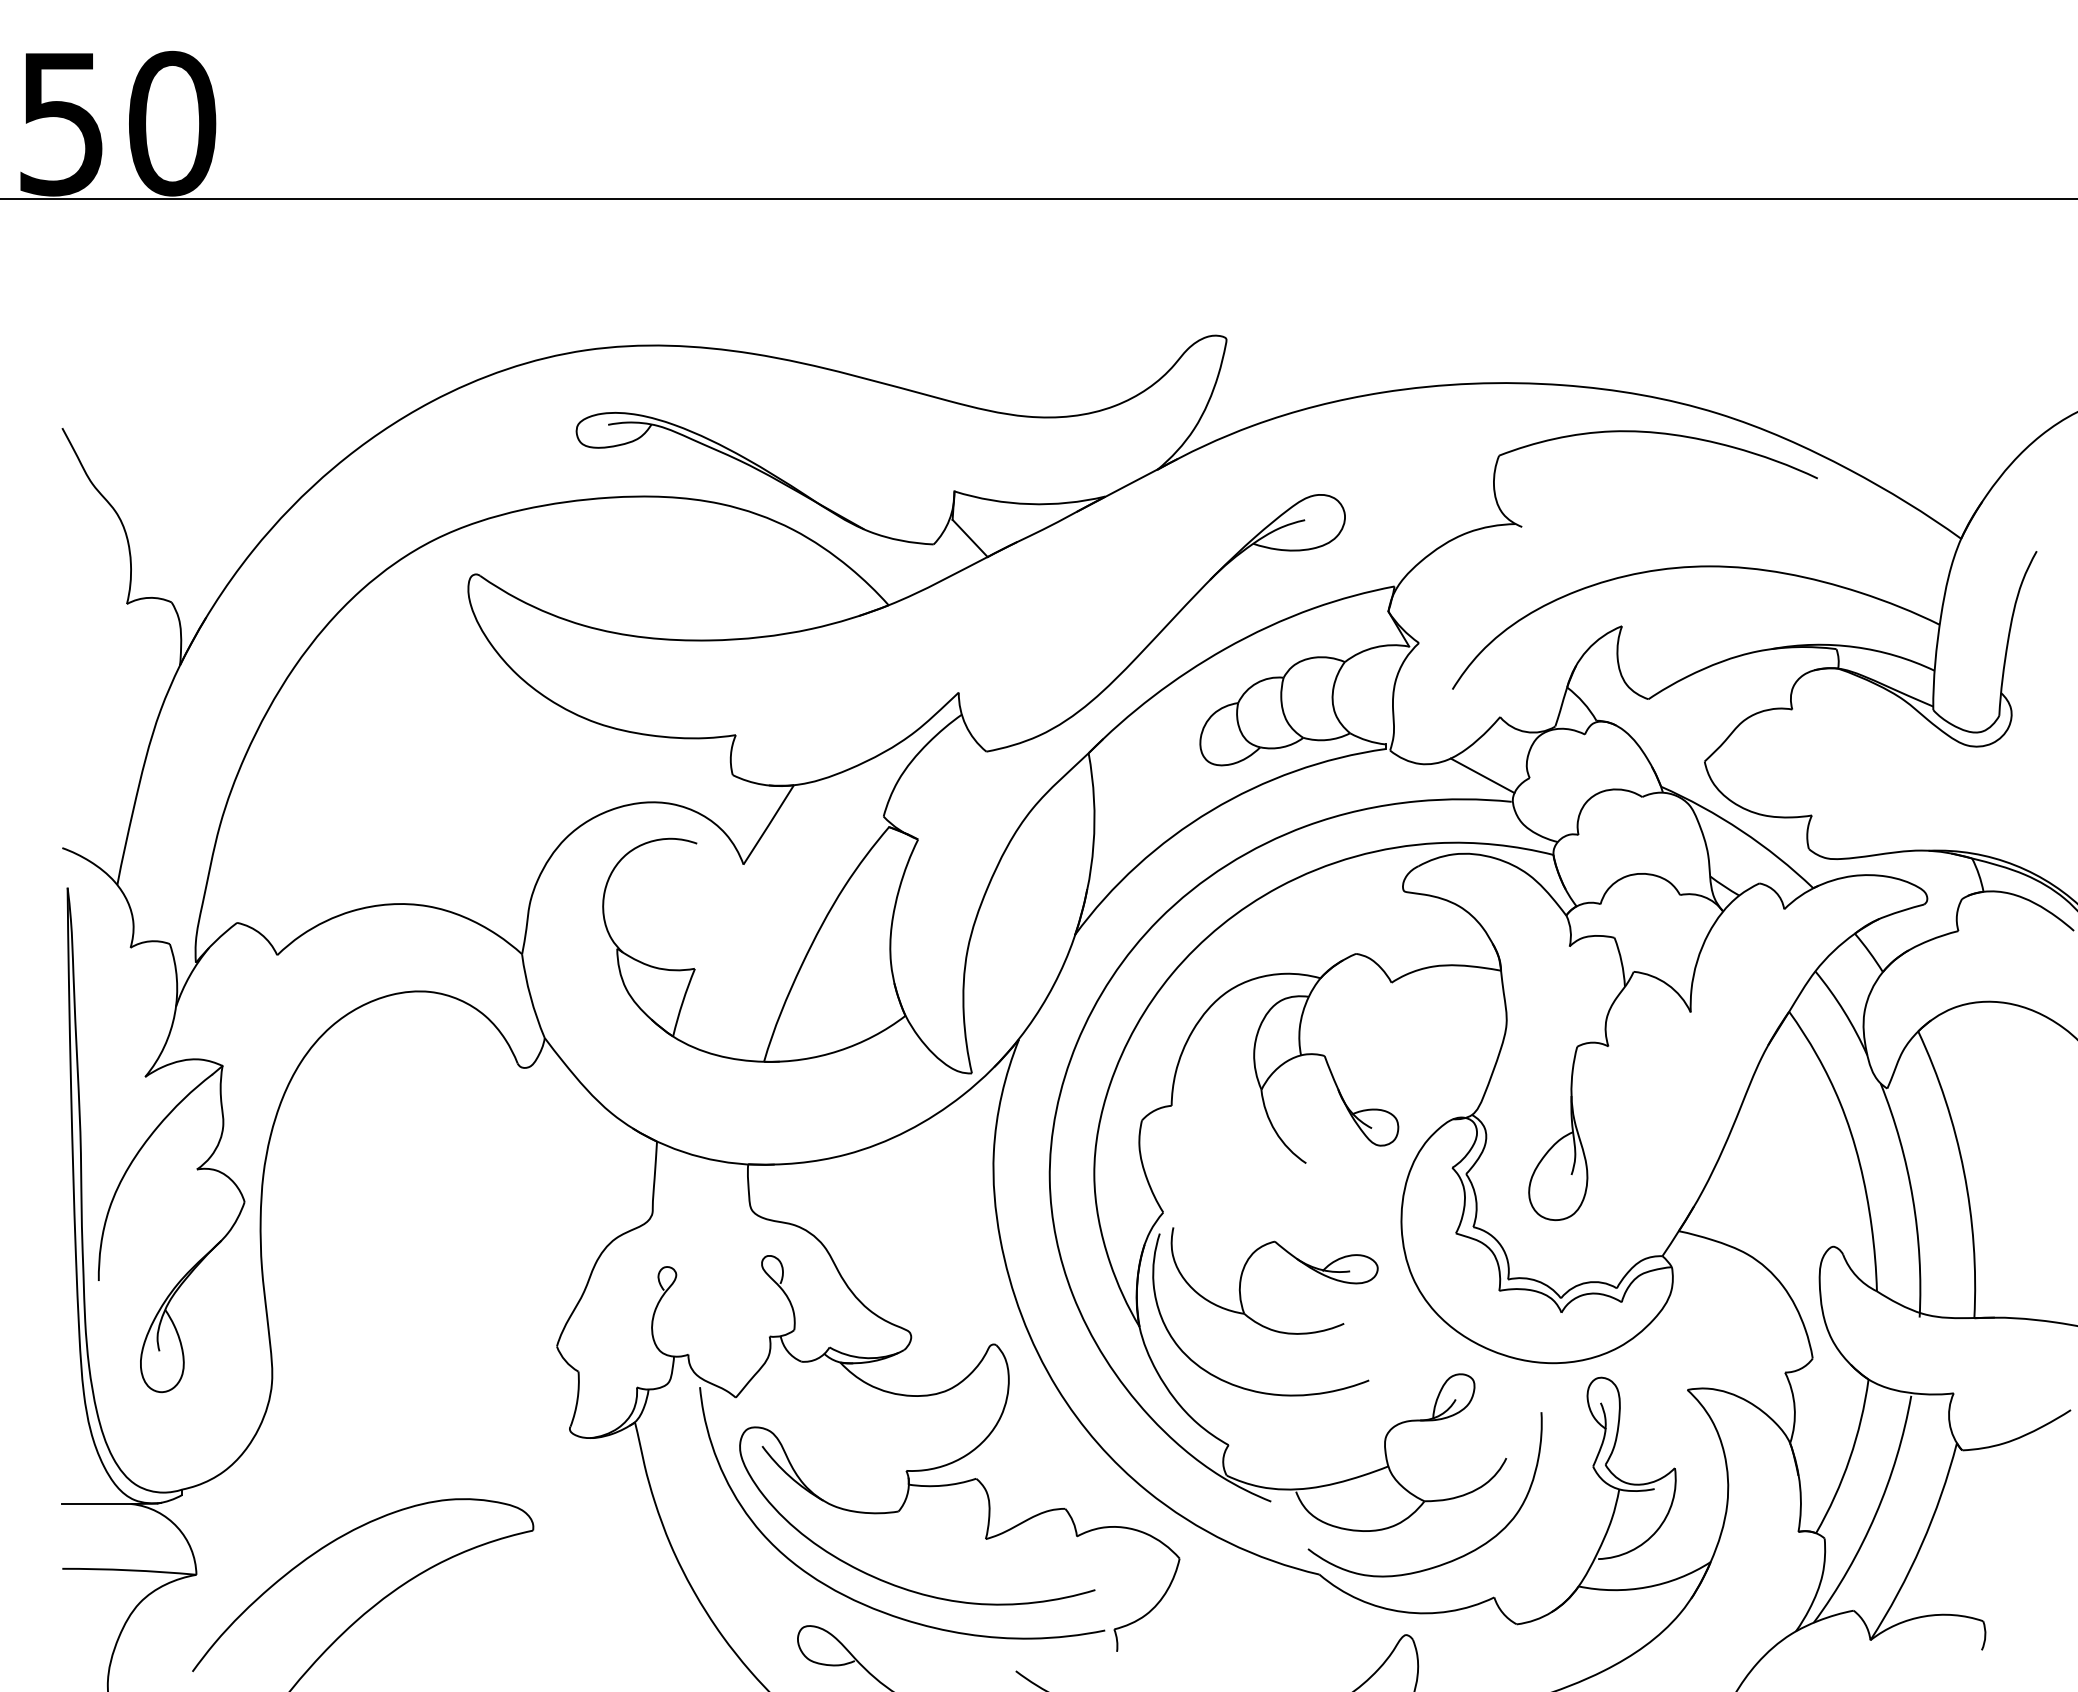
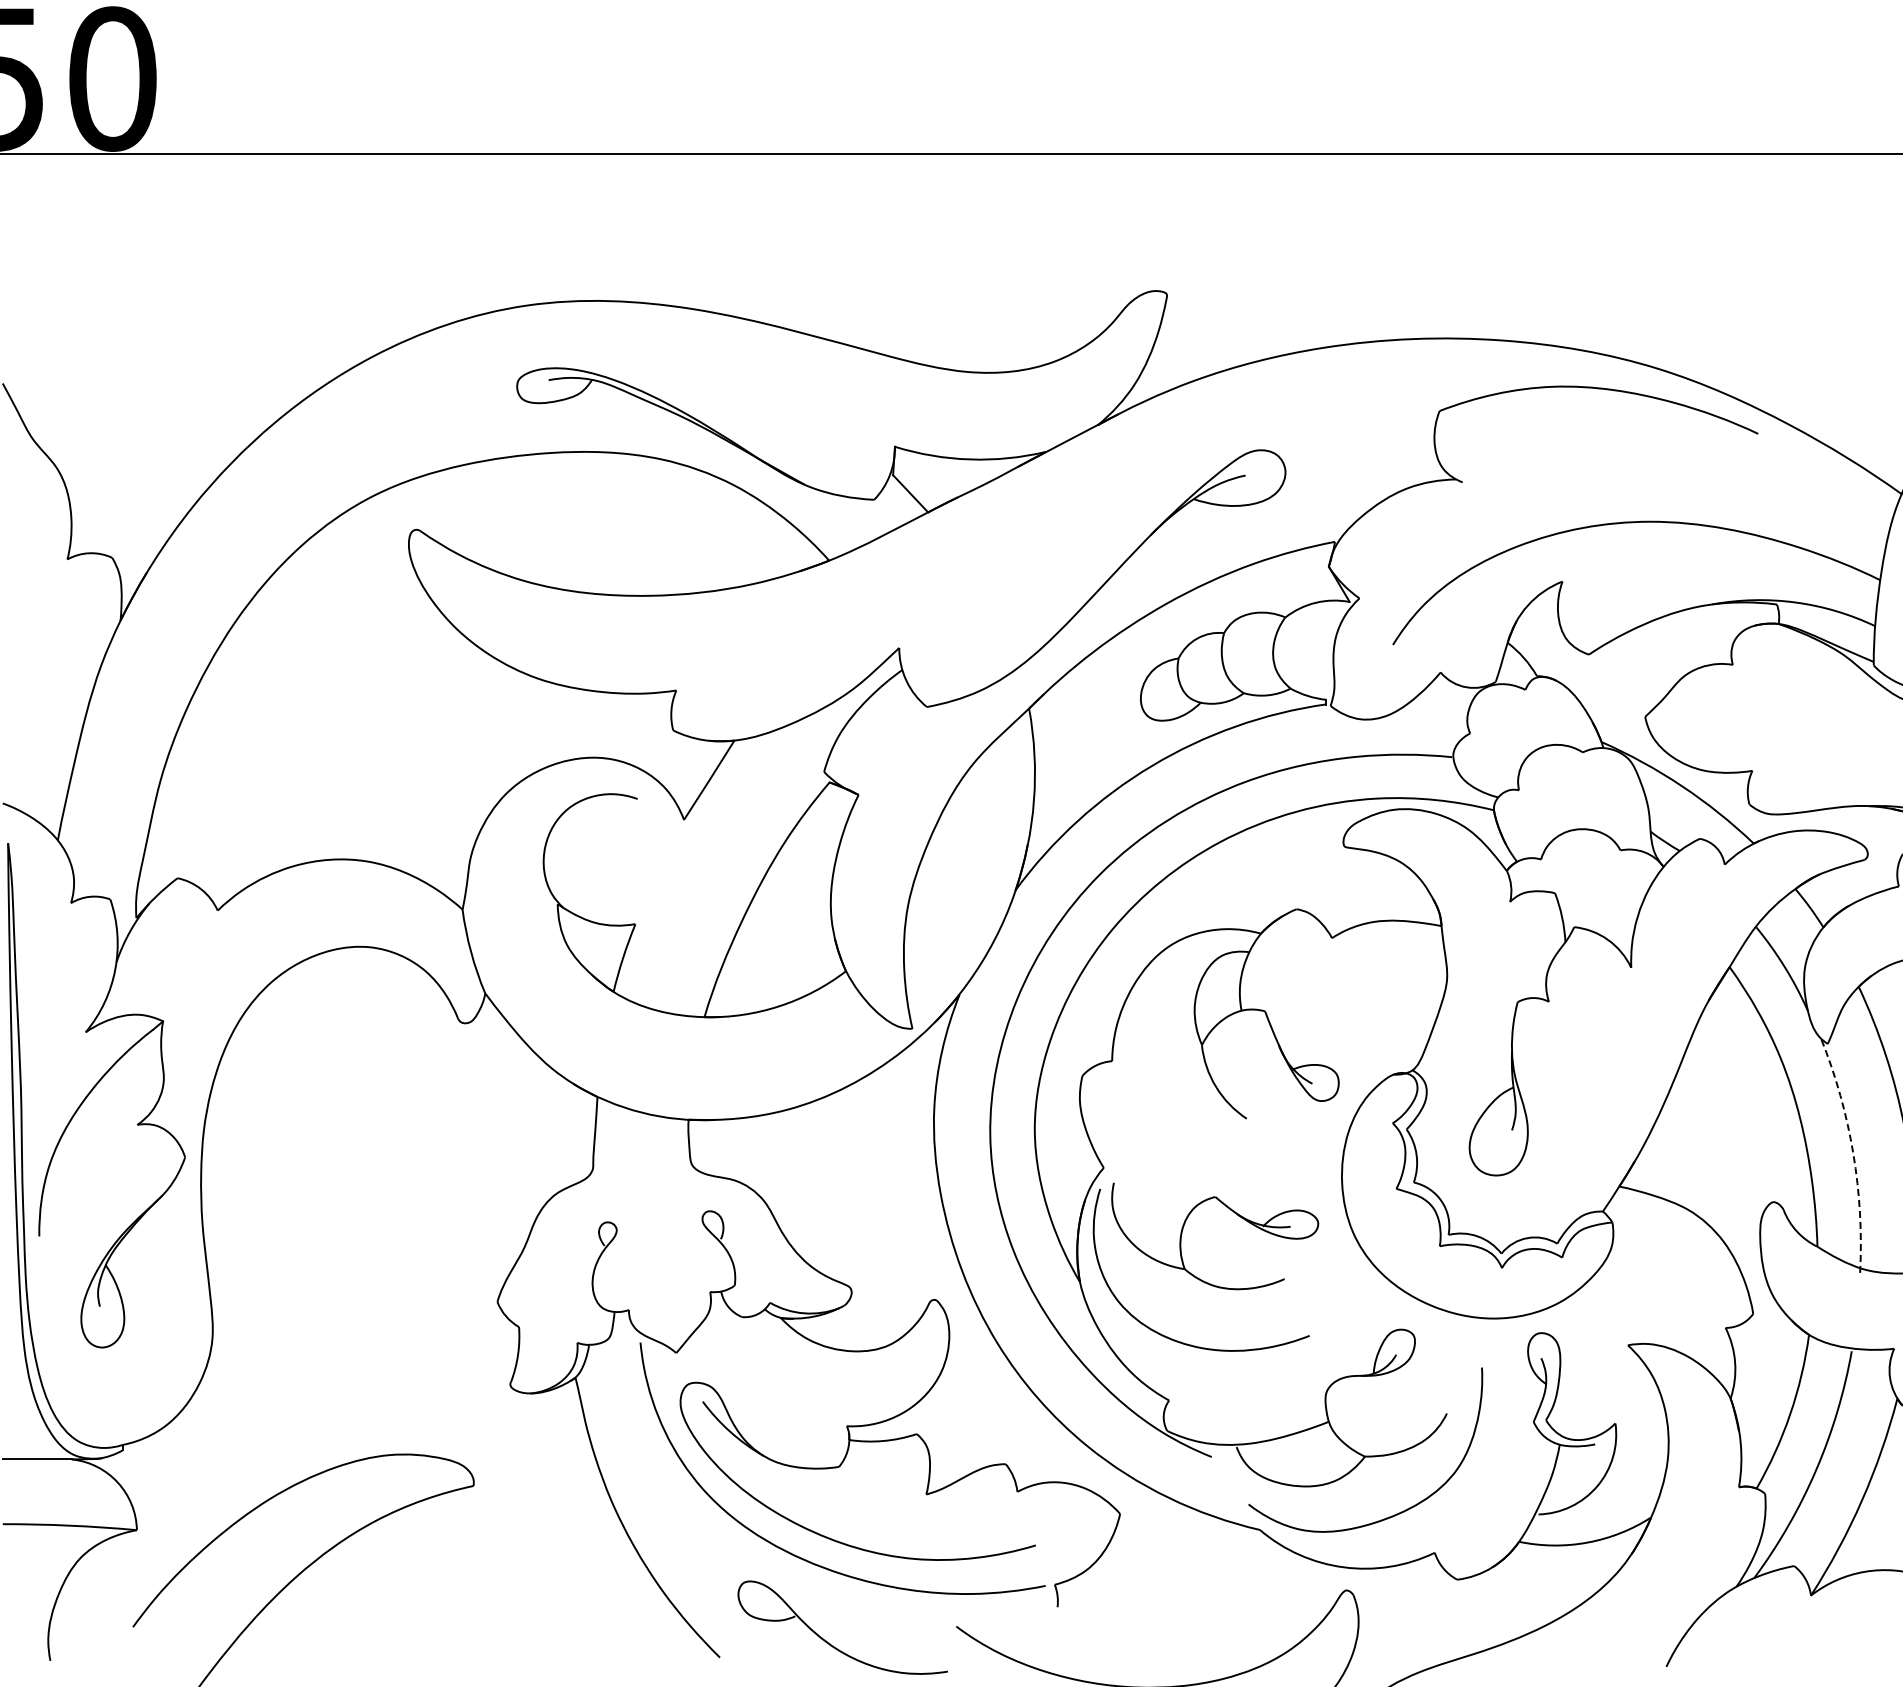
line: (1482, 775) -> (1422, 730), removed
arc: (1912, 1198) -> (1852, 1153), solid -> dashed

